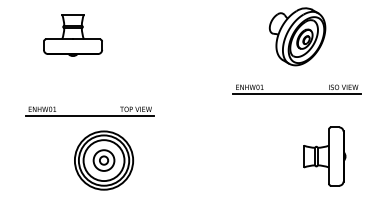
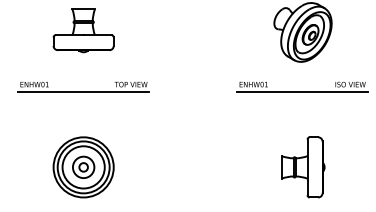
part: (72, 35) -> (83, 31), moved
part: (89, 111) -> (83, 86), moved
part: (324, 156) -> (302, 167), moved
part: (104, 160) -> (84, 167), moved

